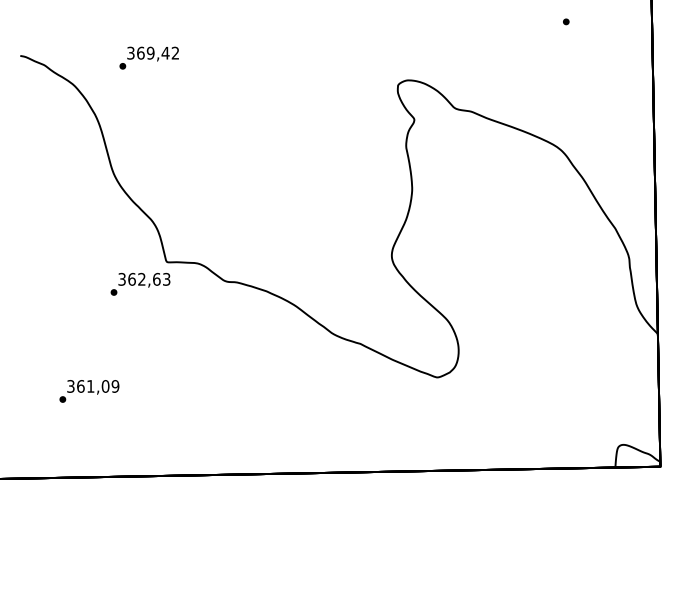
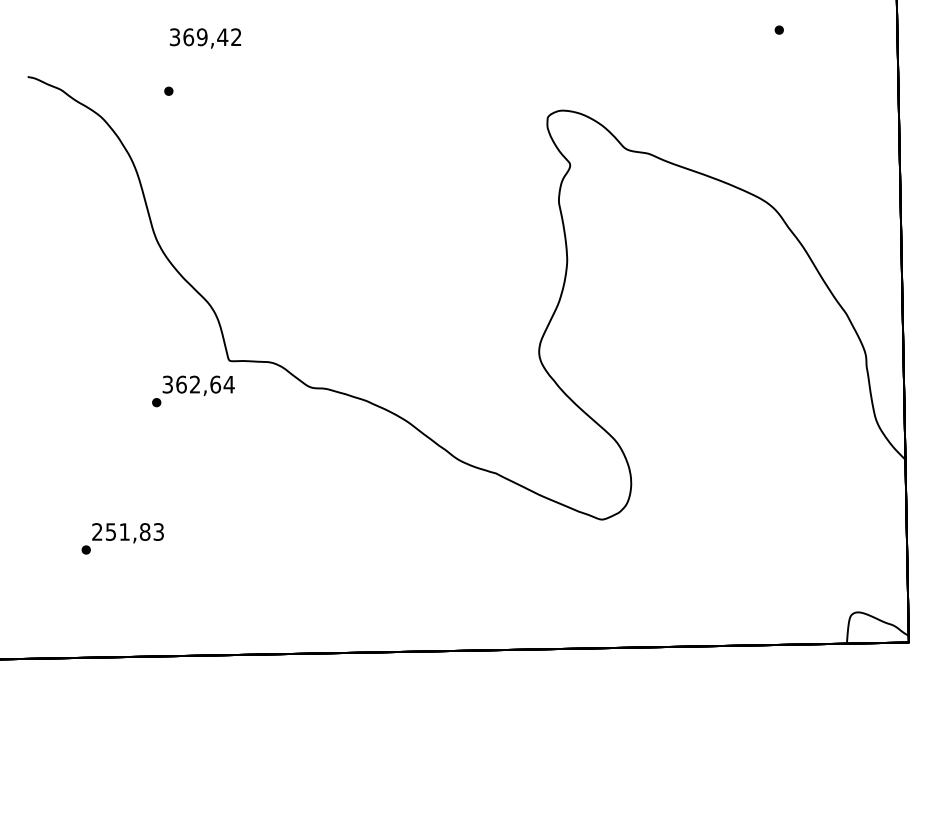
text: (153, 54) -> (205, 38), moved
text: (166, 279) -> (228, 384), 362,63 -> 362,64
text: (93, 386) -> (128, 531), 361,09 -> 251,83

